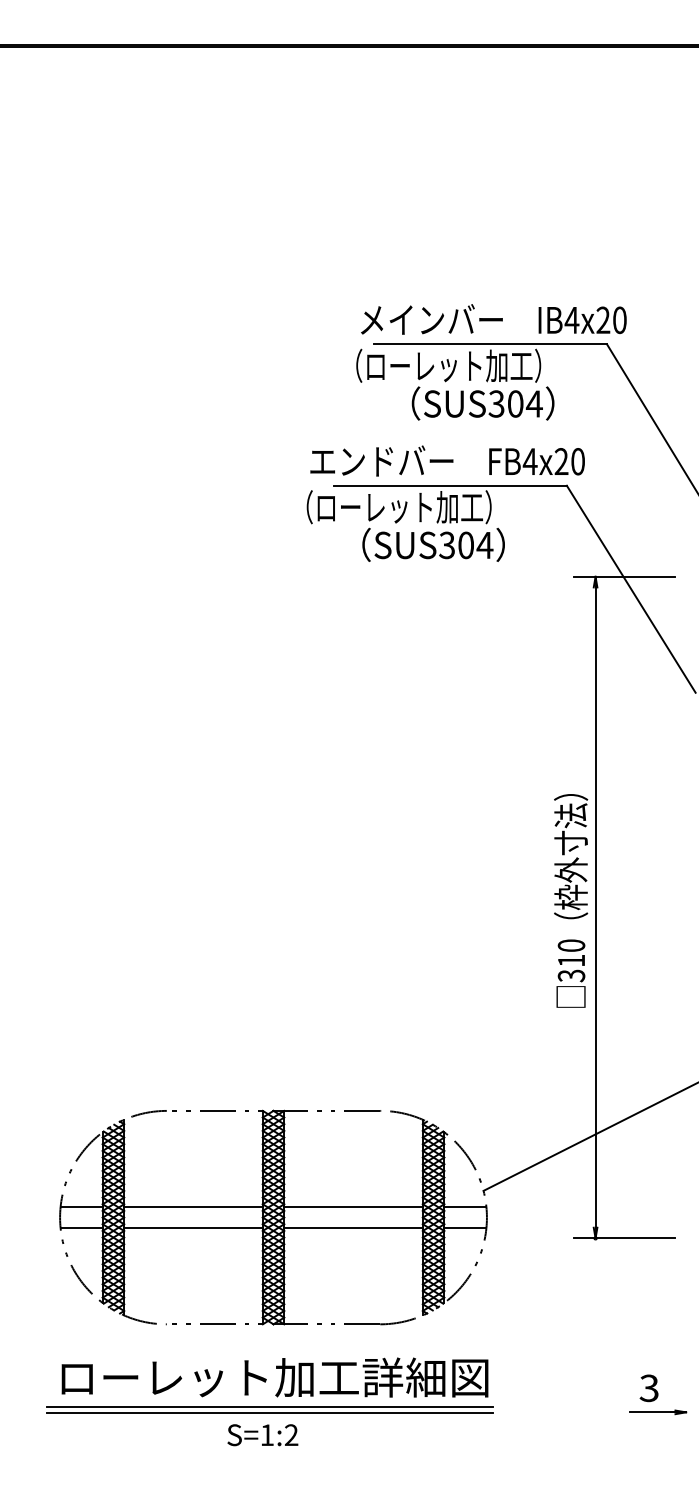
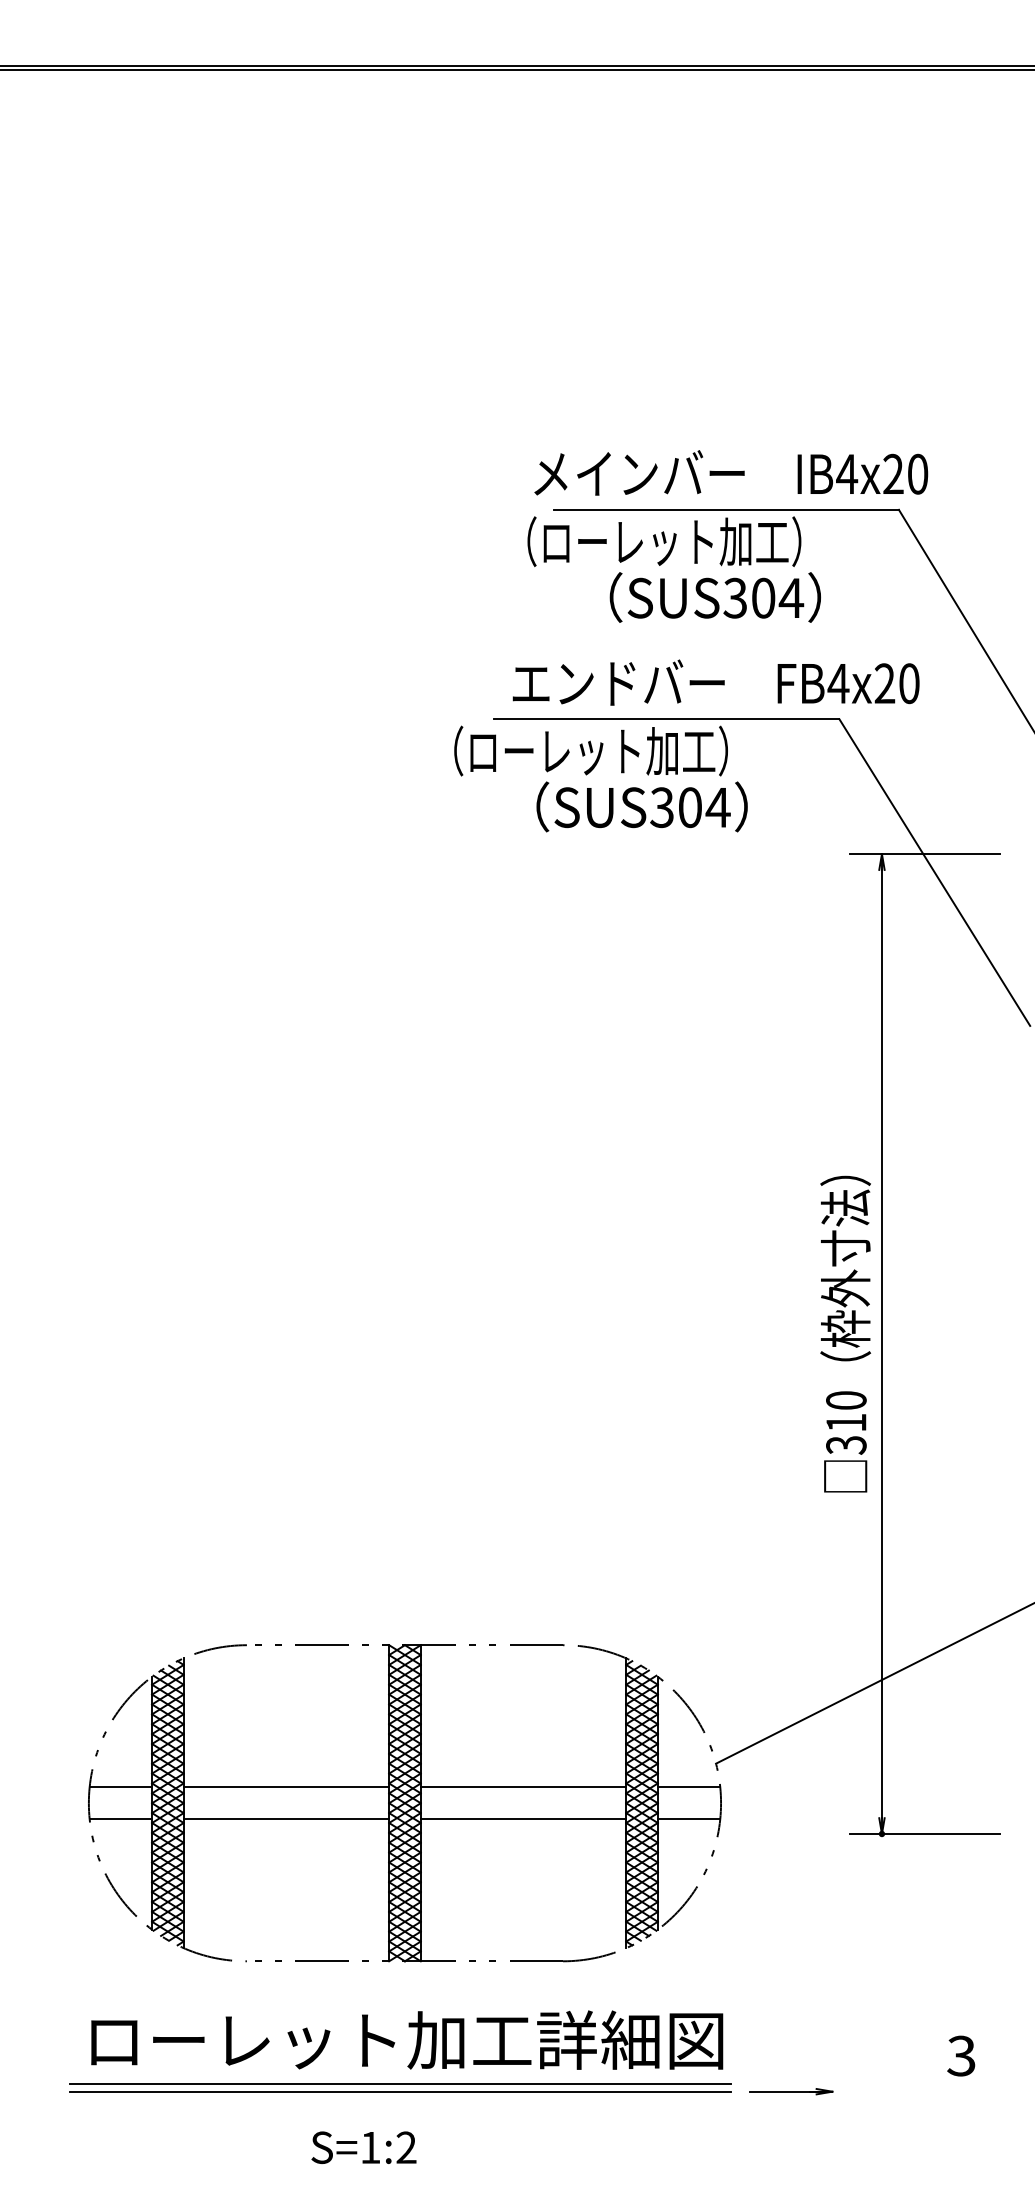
text: (447, 460) -> (715, 681), moved
part: (658, 1412) -> (791, 2091), moved
text: (262, 1435) -> (363, 2148), moved

